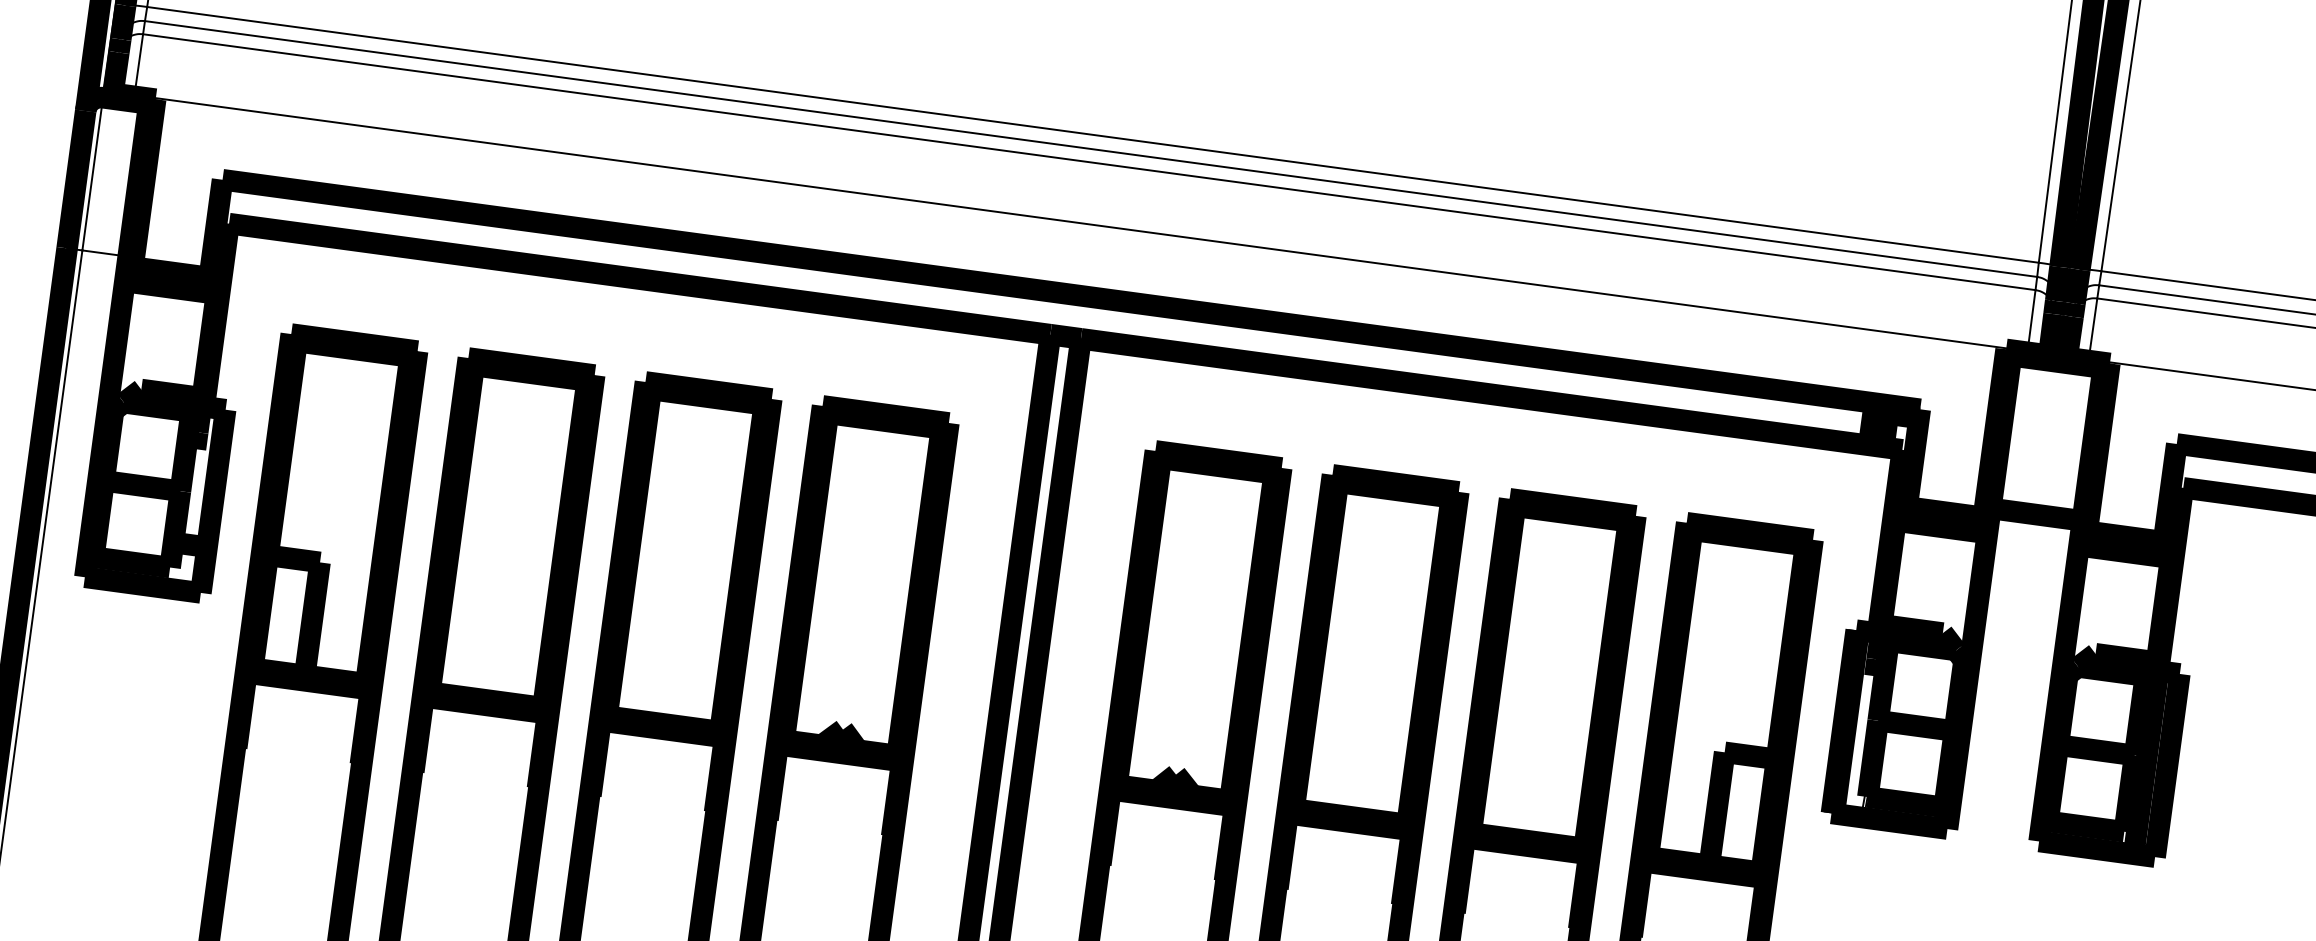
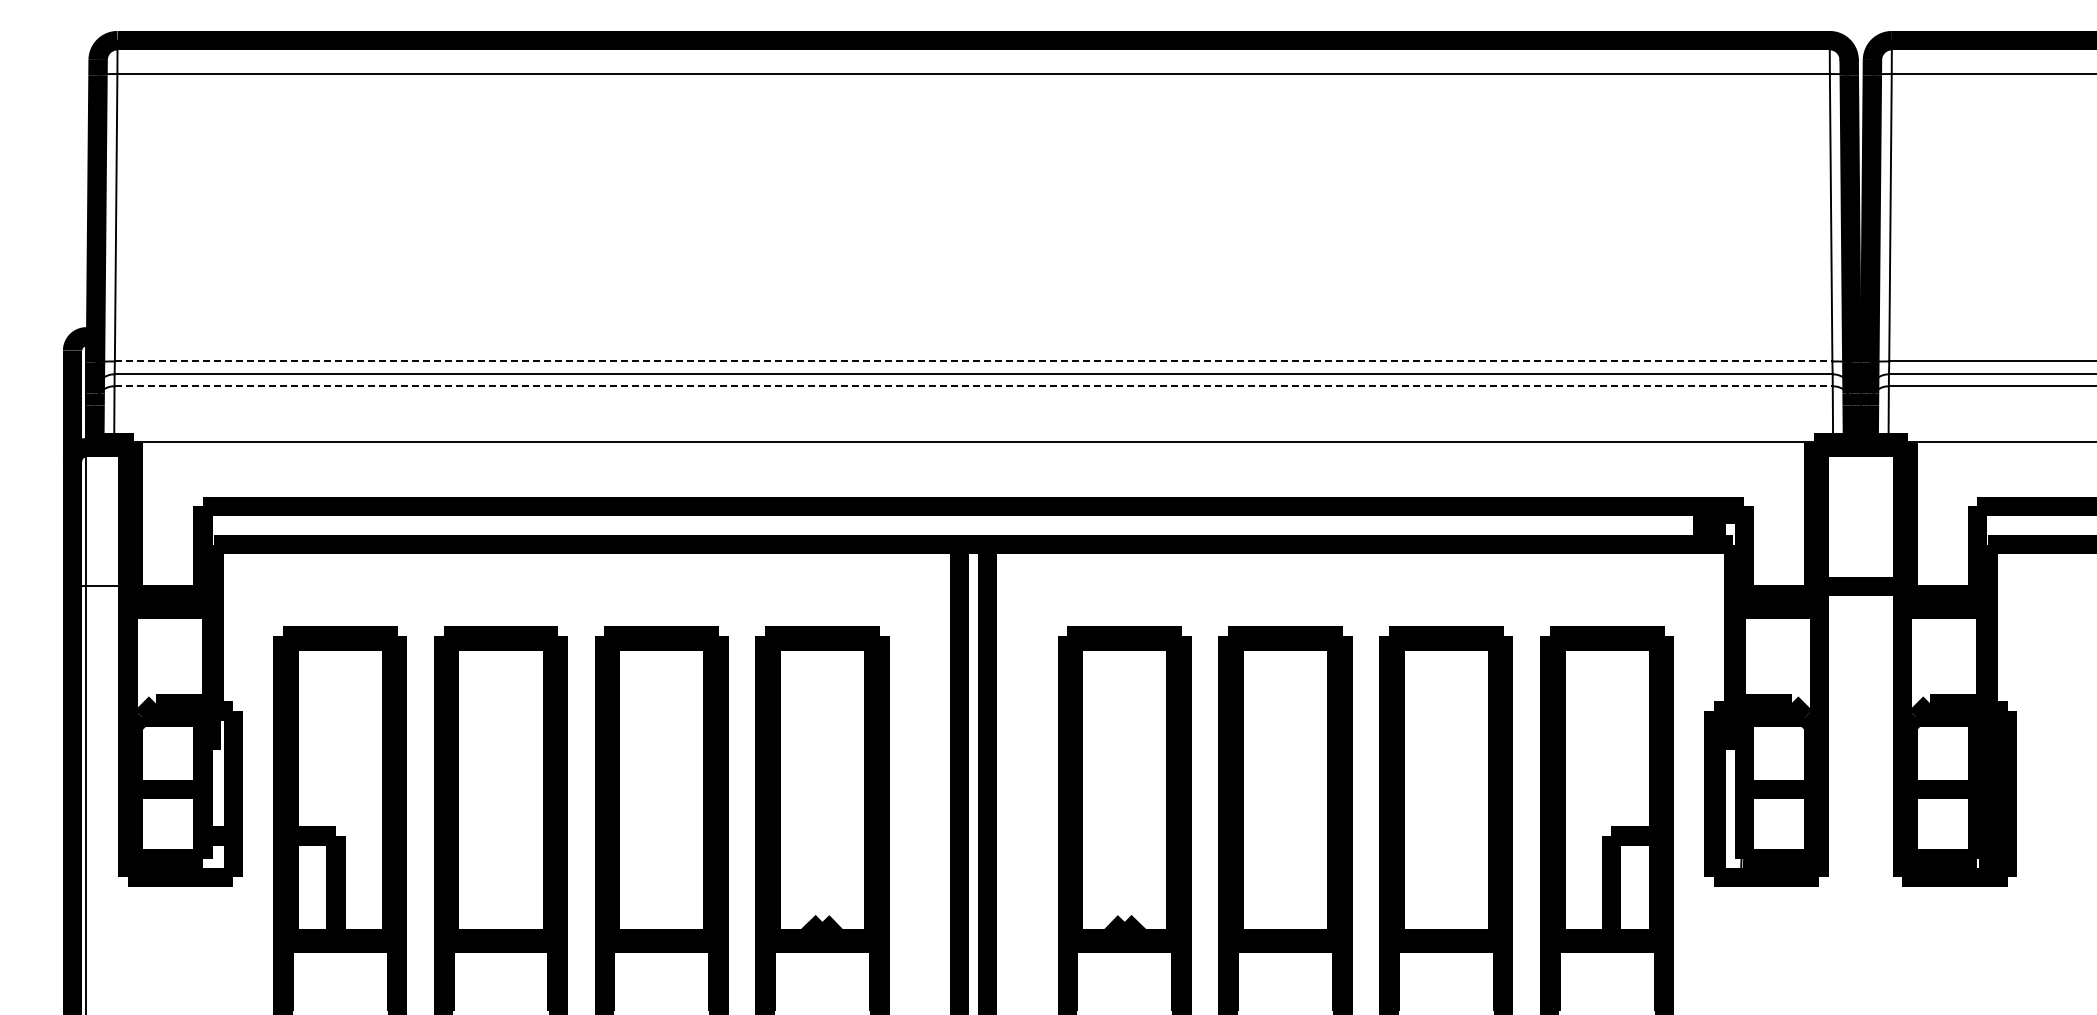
line: (1092, 134) -> (973, 361), solid -> dashed
line: (1090, 162) -> (974, 386), solid -> dashed

